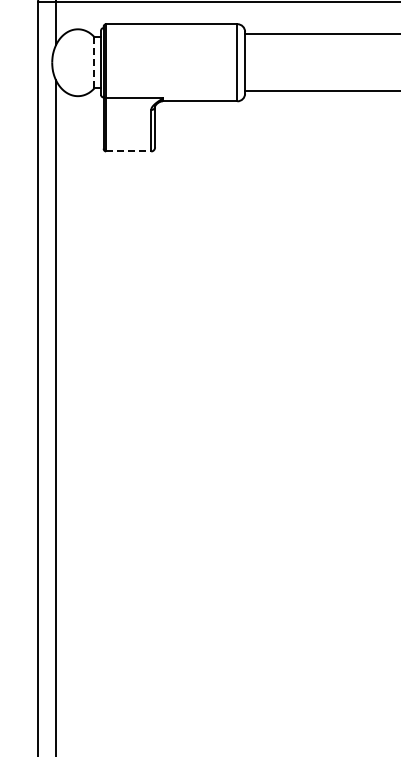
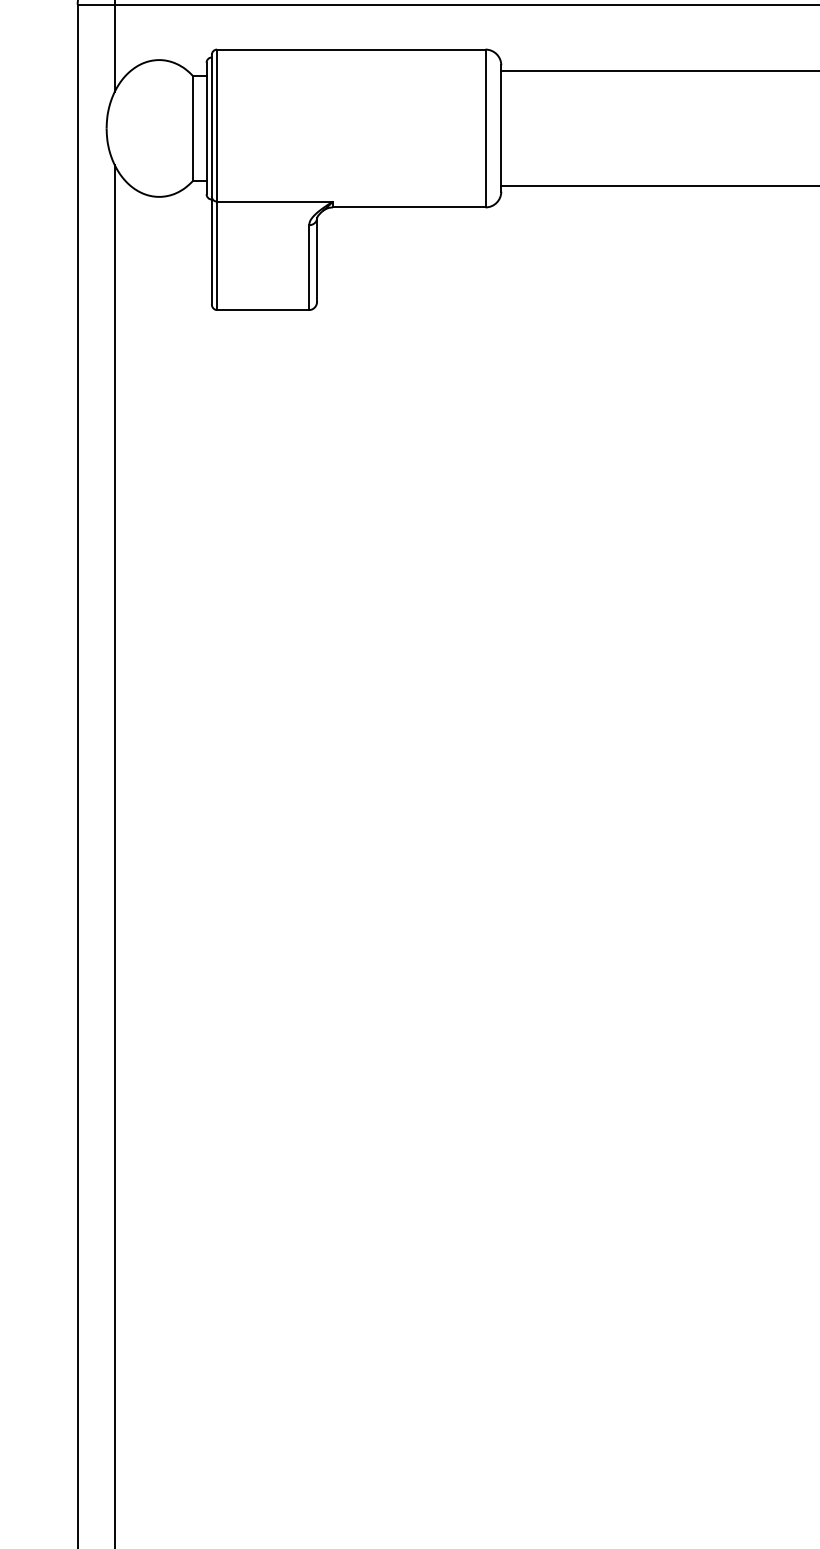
line: (94, 62) -> (193, 127), dashed -> solid
line: (128, 151) -> (262, 310), dashed -> solid

